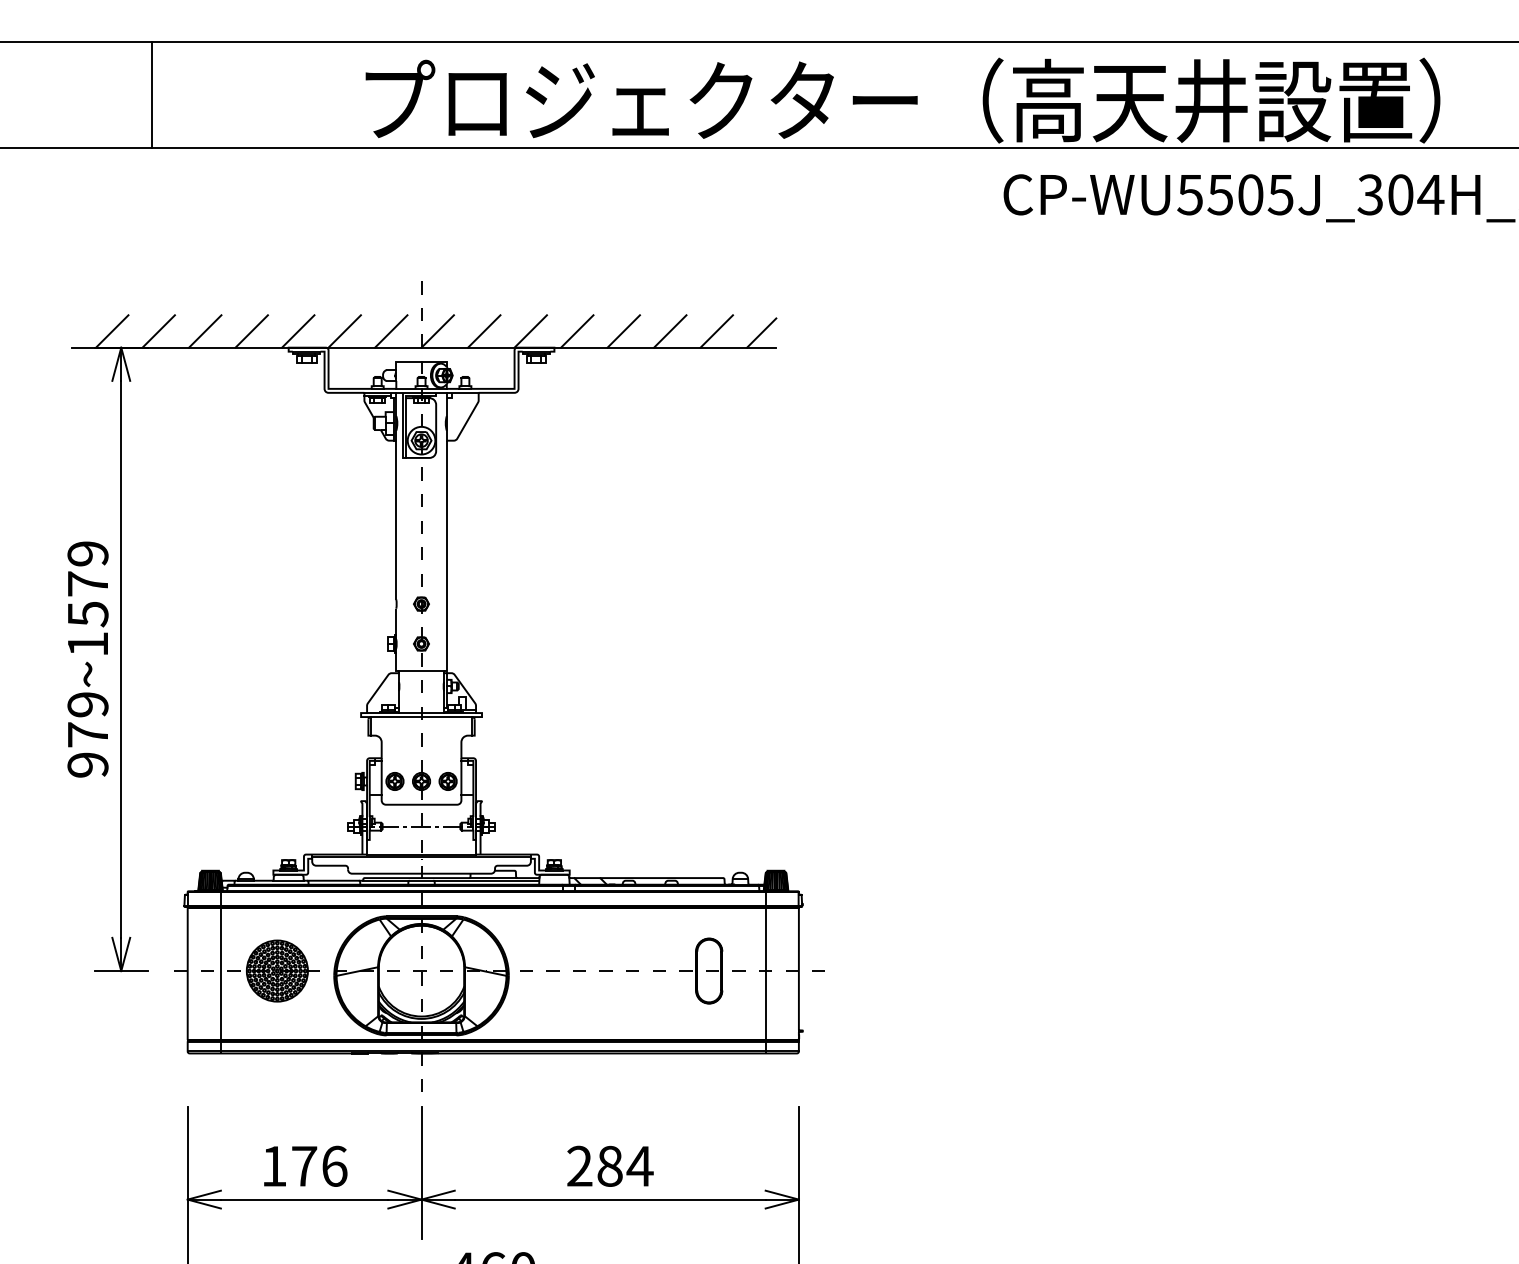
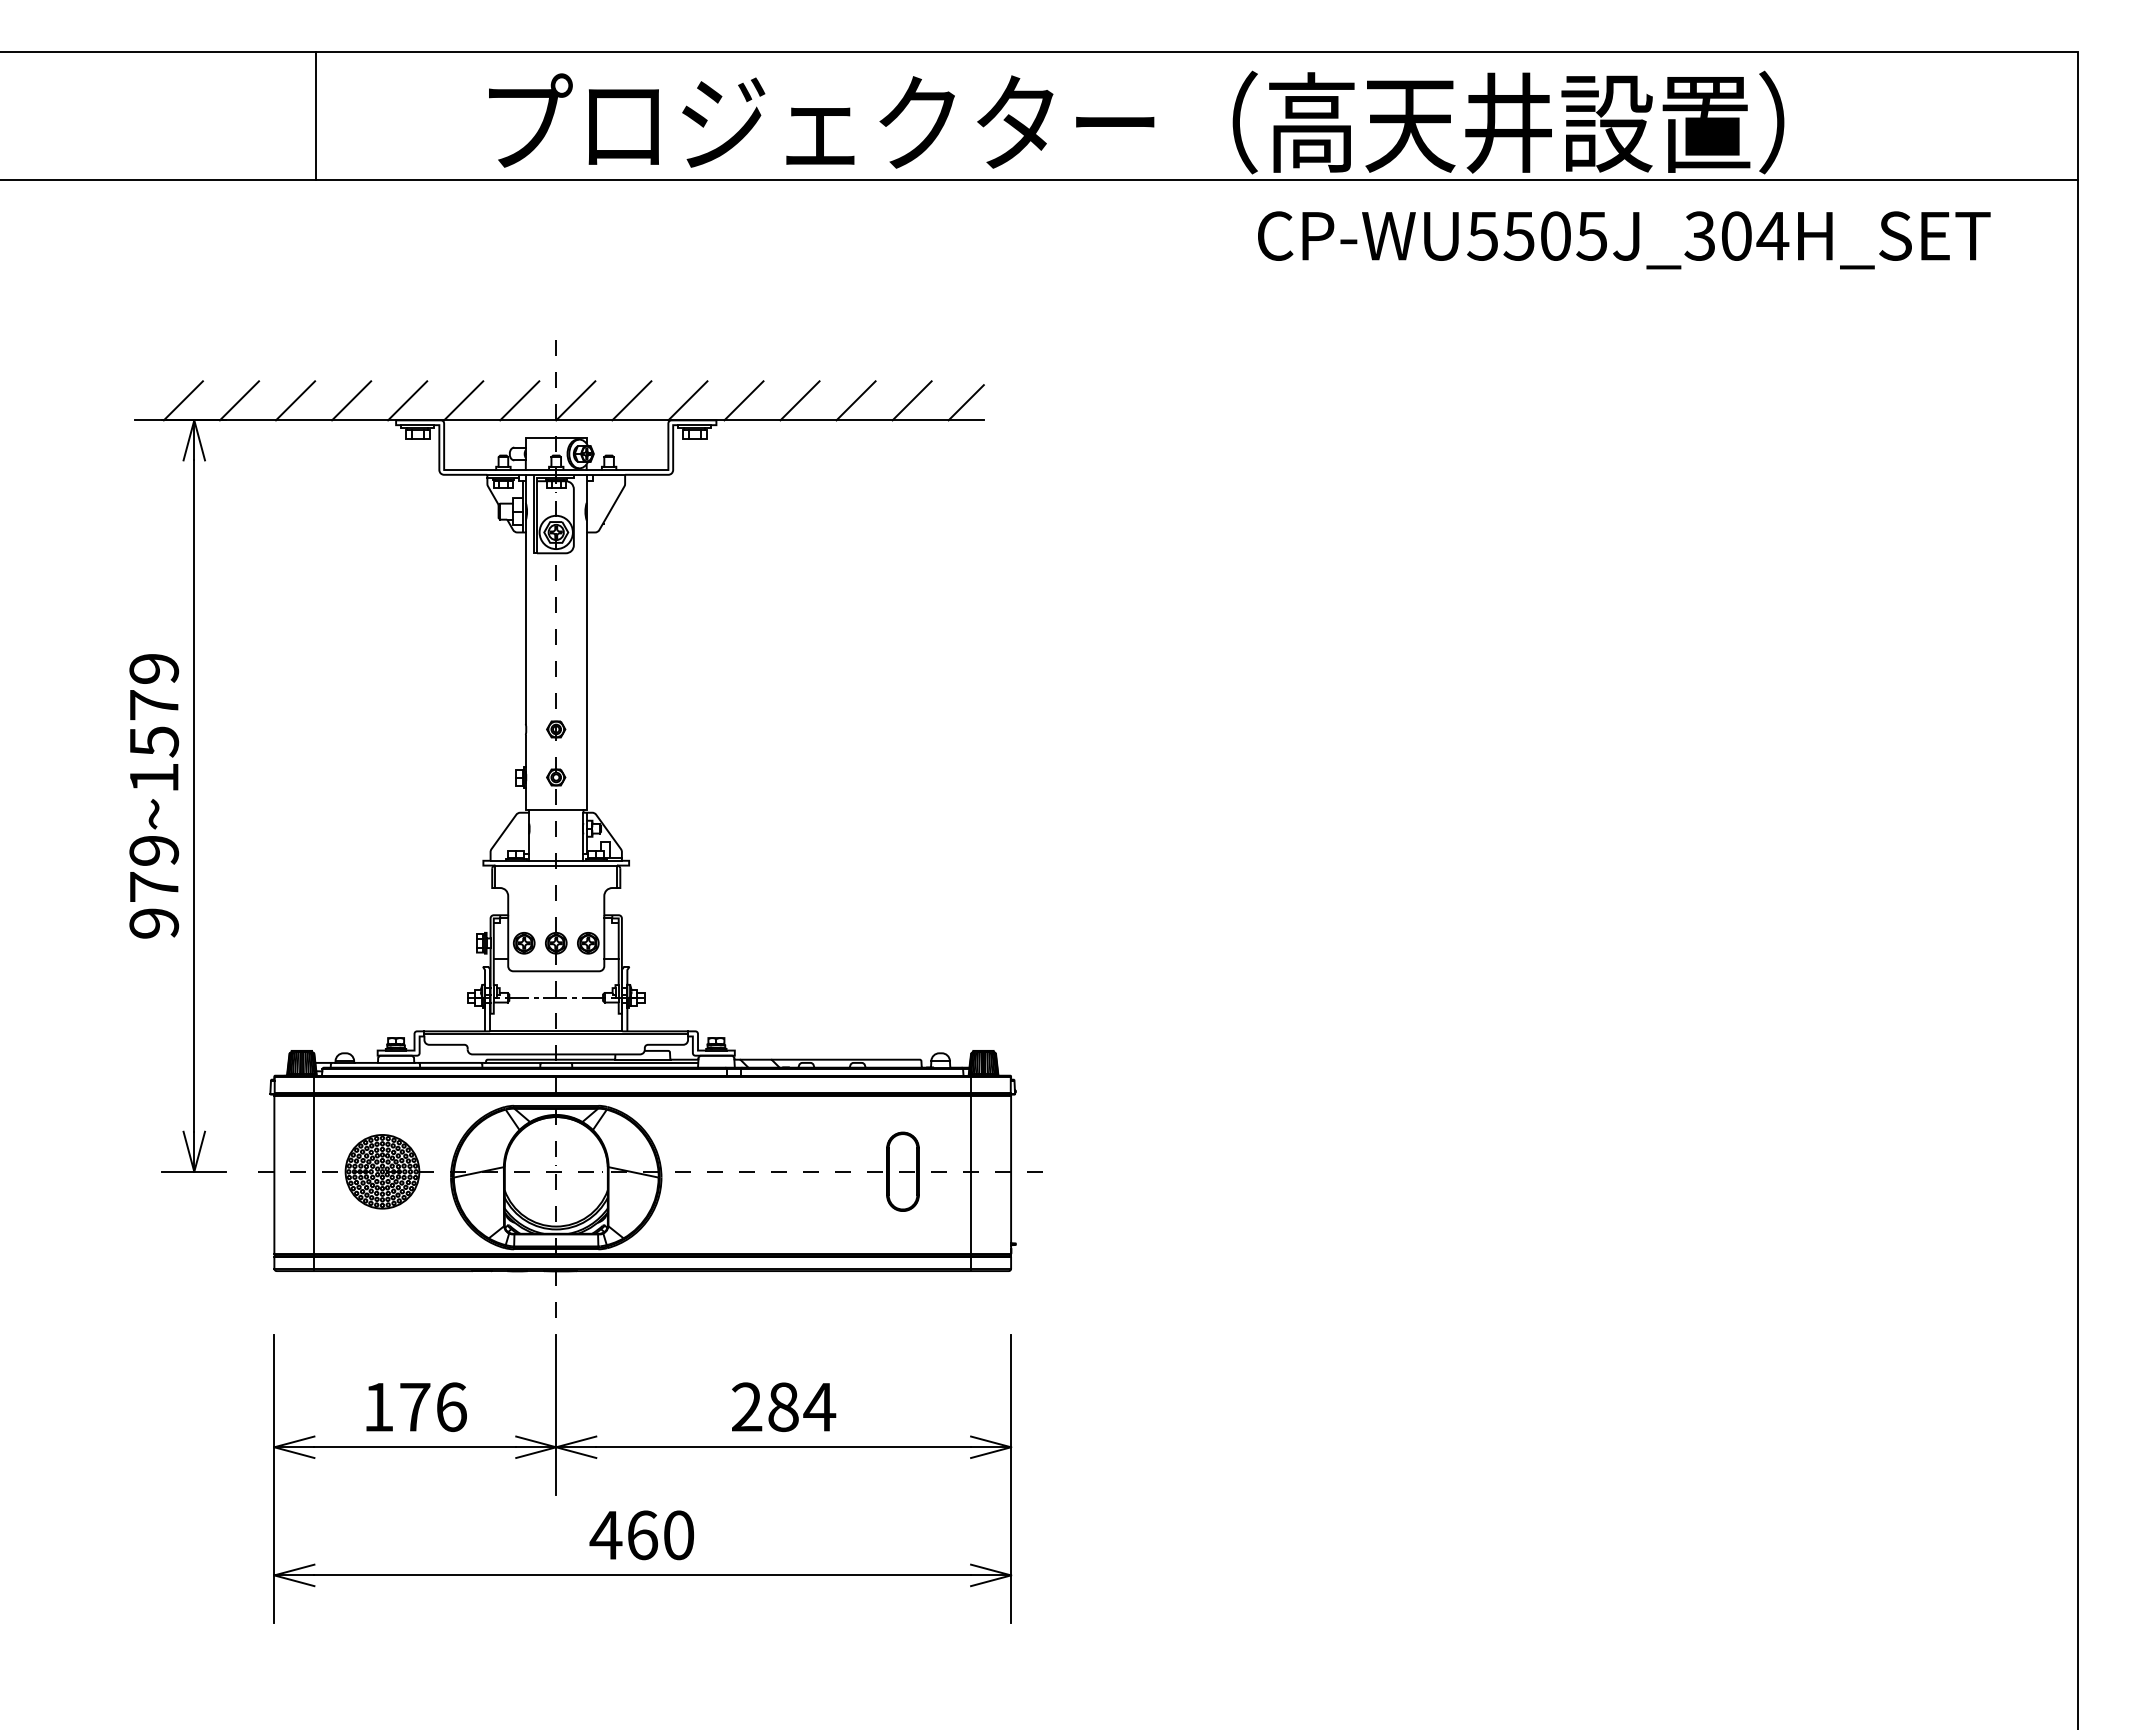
line: (152, 95) -> (316, 116), moved

